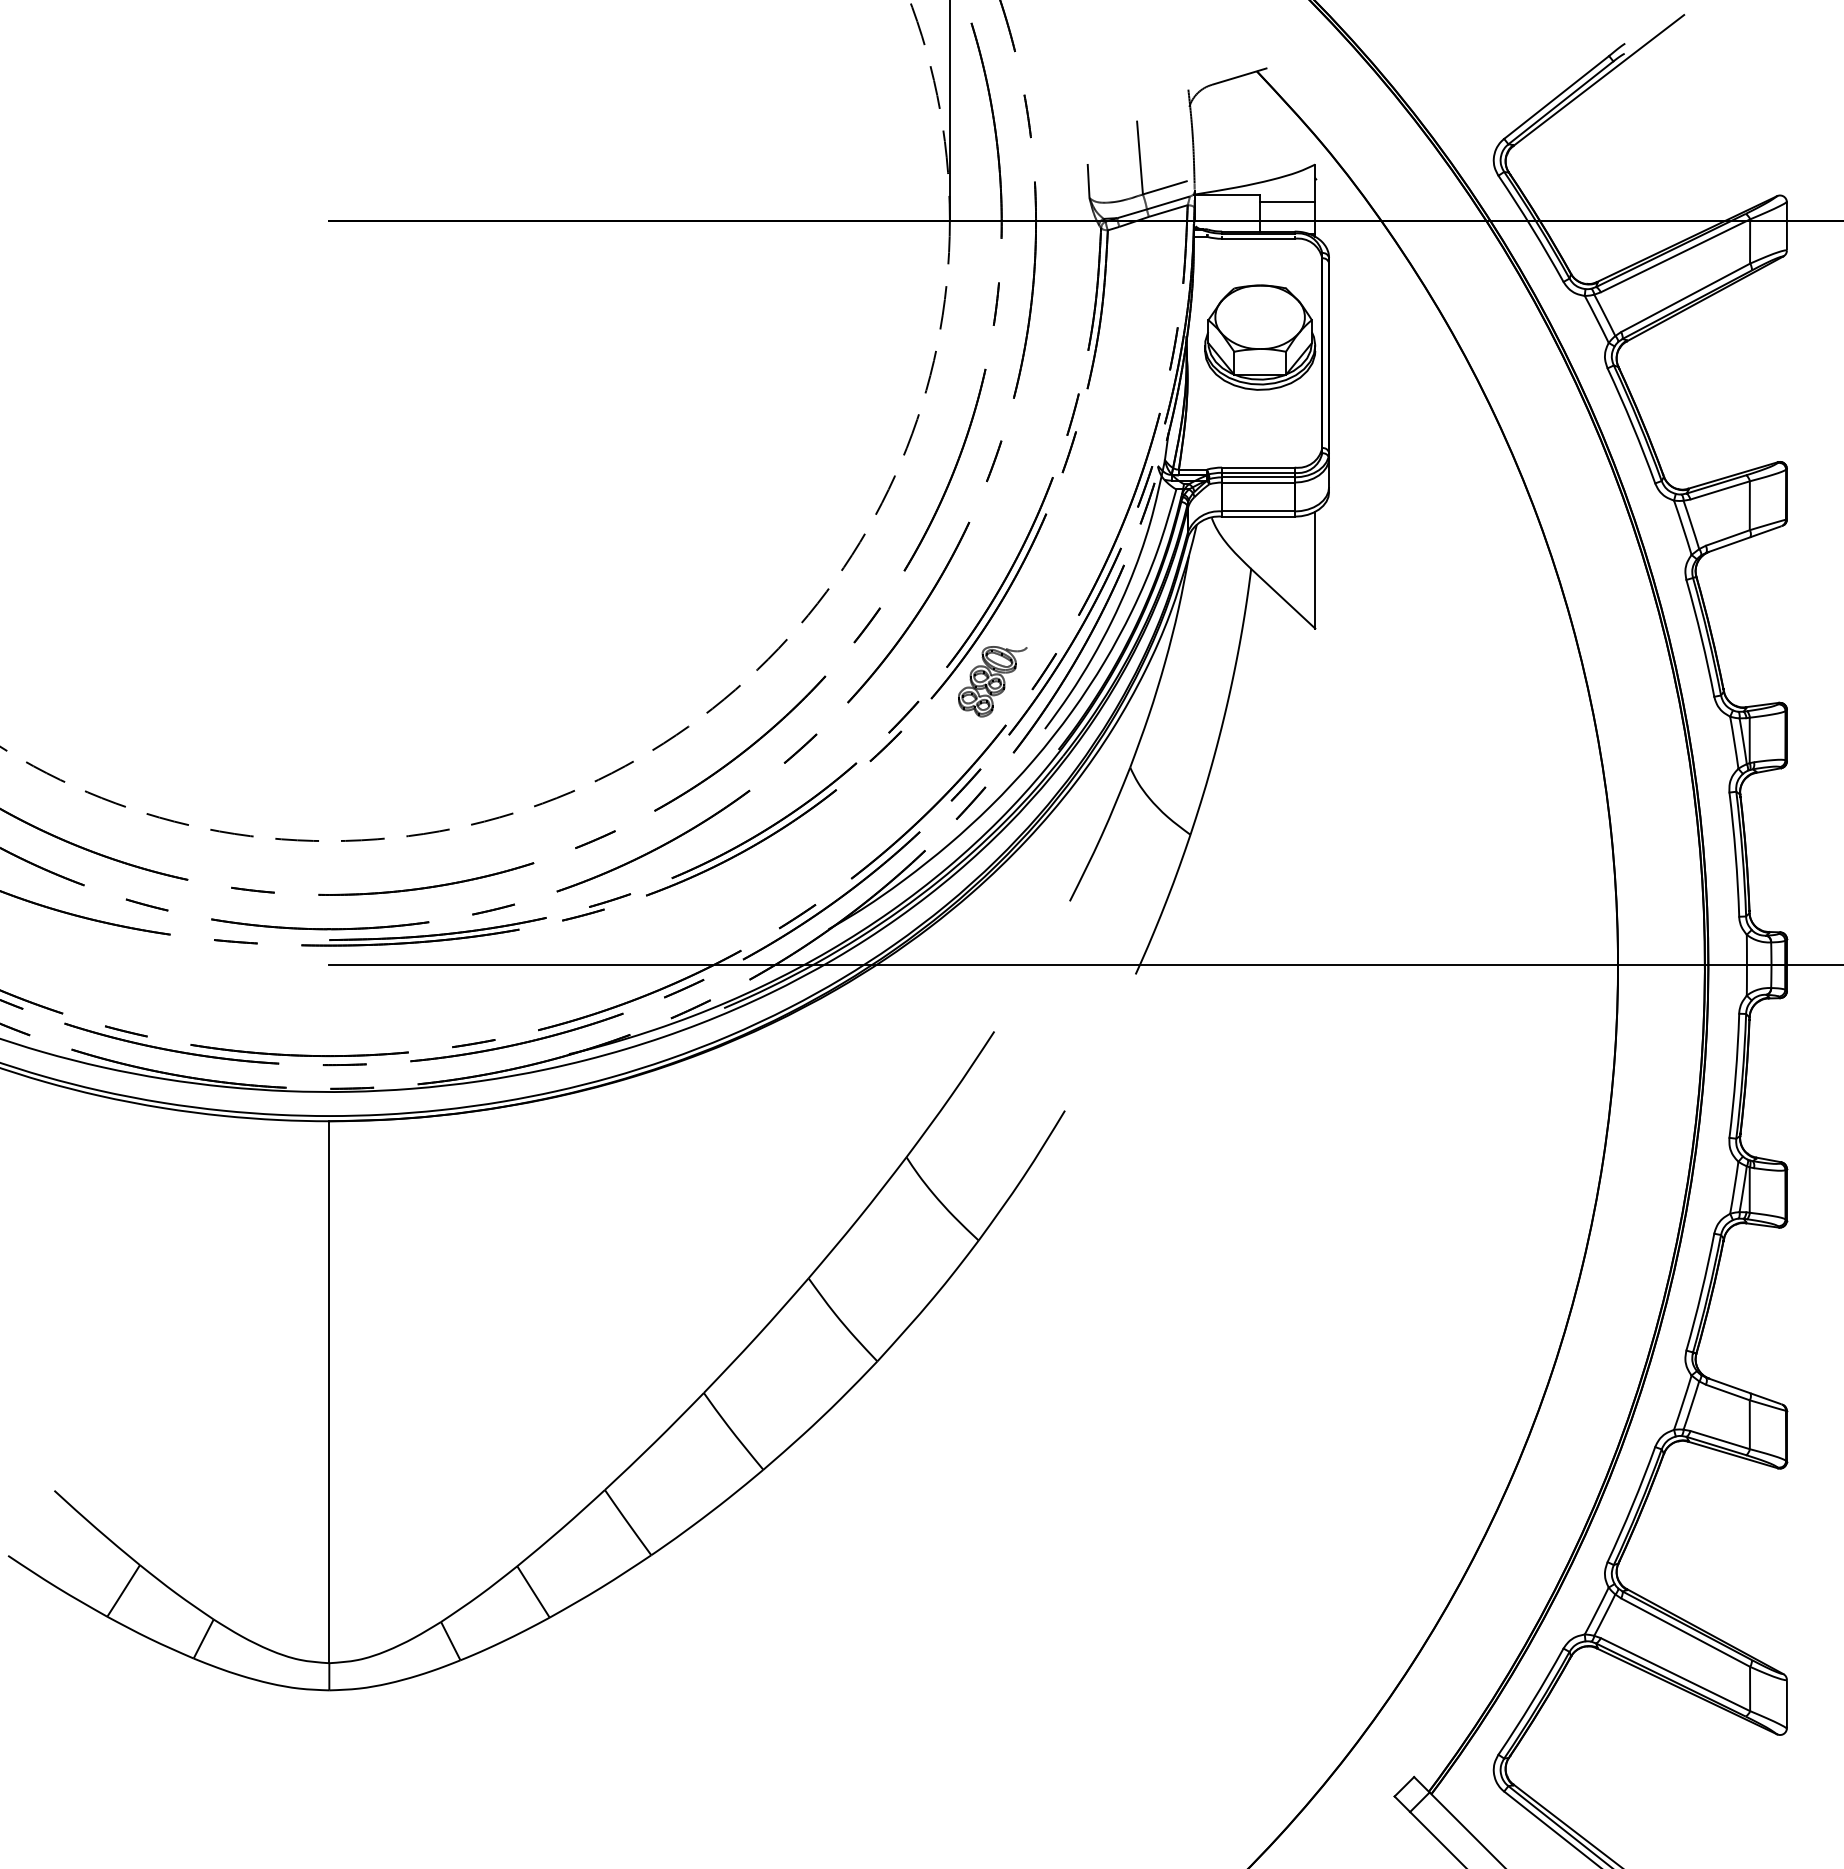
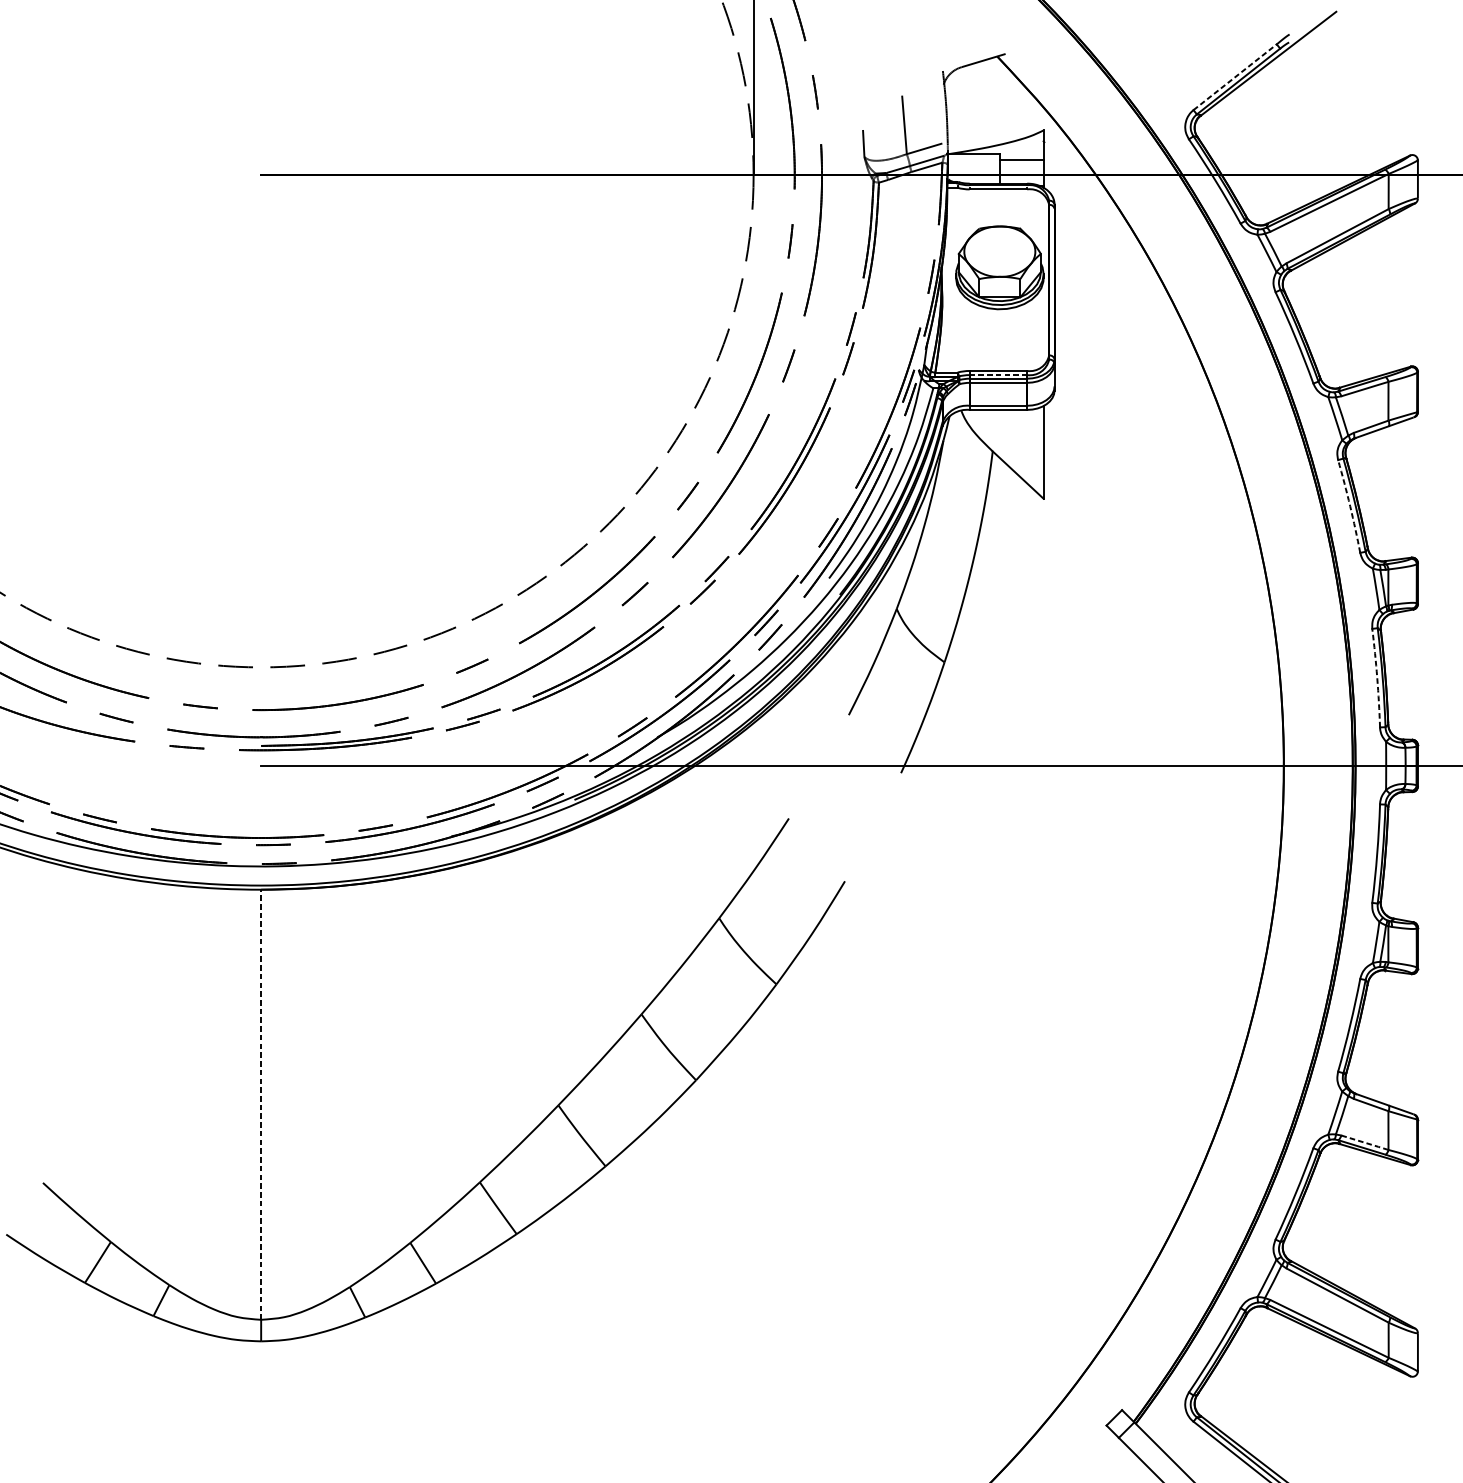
line: (1556, 97) -> (1235, 77), solid -> dashed
line: (1258, 472) -> (998, 374), solid -> dashed
arc: (1701, 638) -> (1350, 506), solid -> dashed
part: (992, 681) -> (787, 540), removed
arc: (1735, 854) -> (1377, 678), solid -> dashed
line: (329, 1392) -> (261, 1104), solid -> dashed
line: (1720, 1440) -> (1365, 1143), solid -> dashed

